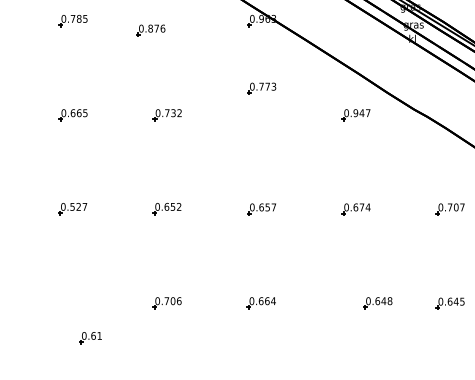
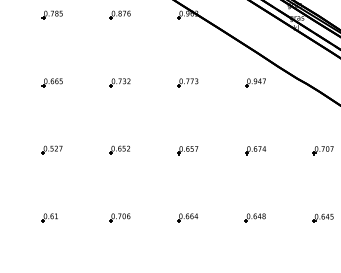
part: (149, 29) -> (119, 14), moved
part: (261, 88) -> (187, 82), moved
part: (376, 302) -> (254, 217), moved
part: (89, 337) -> (49, 217), moved

